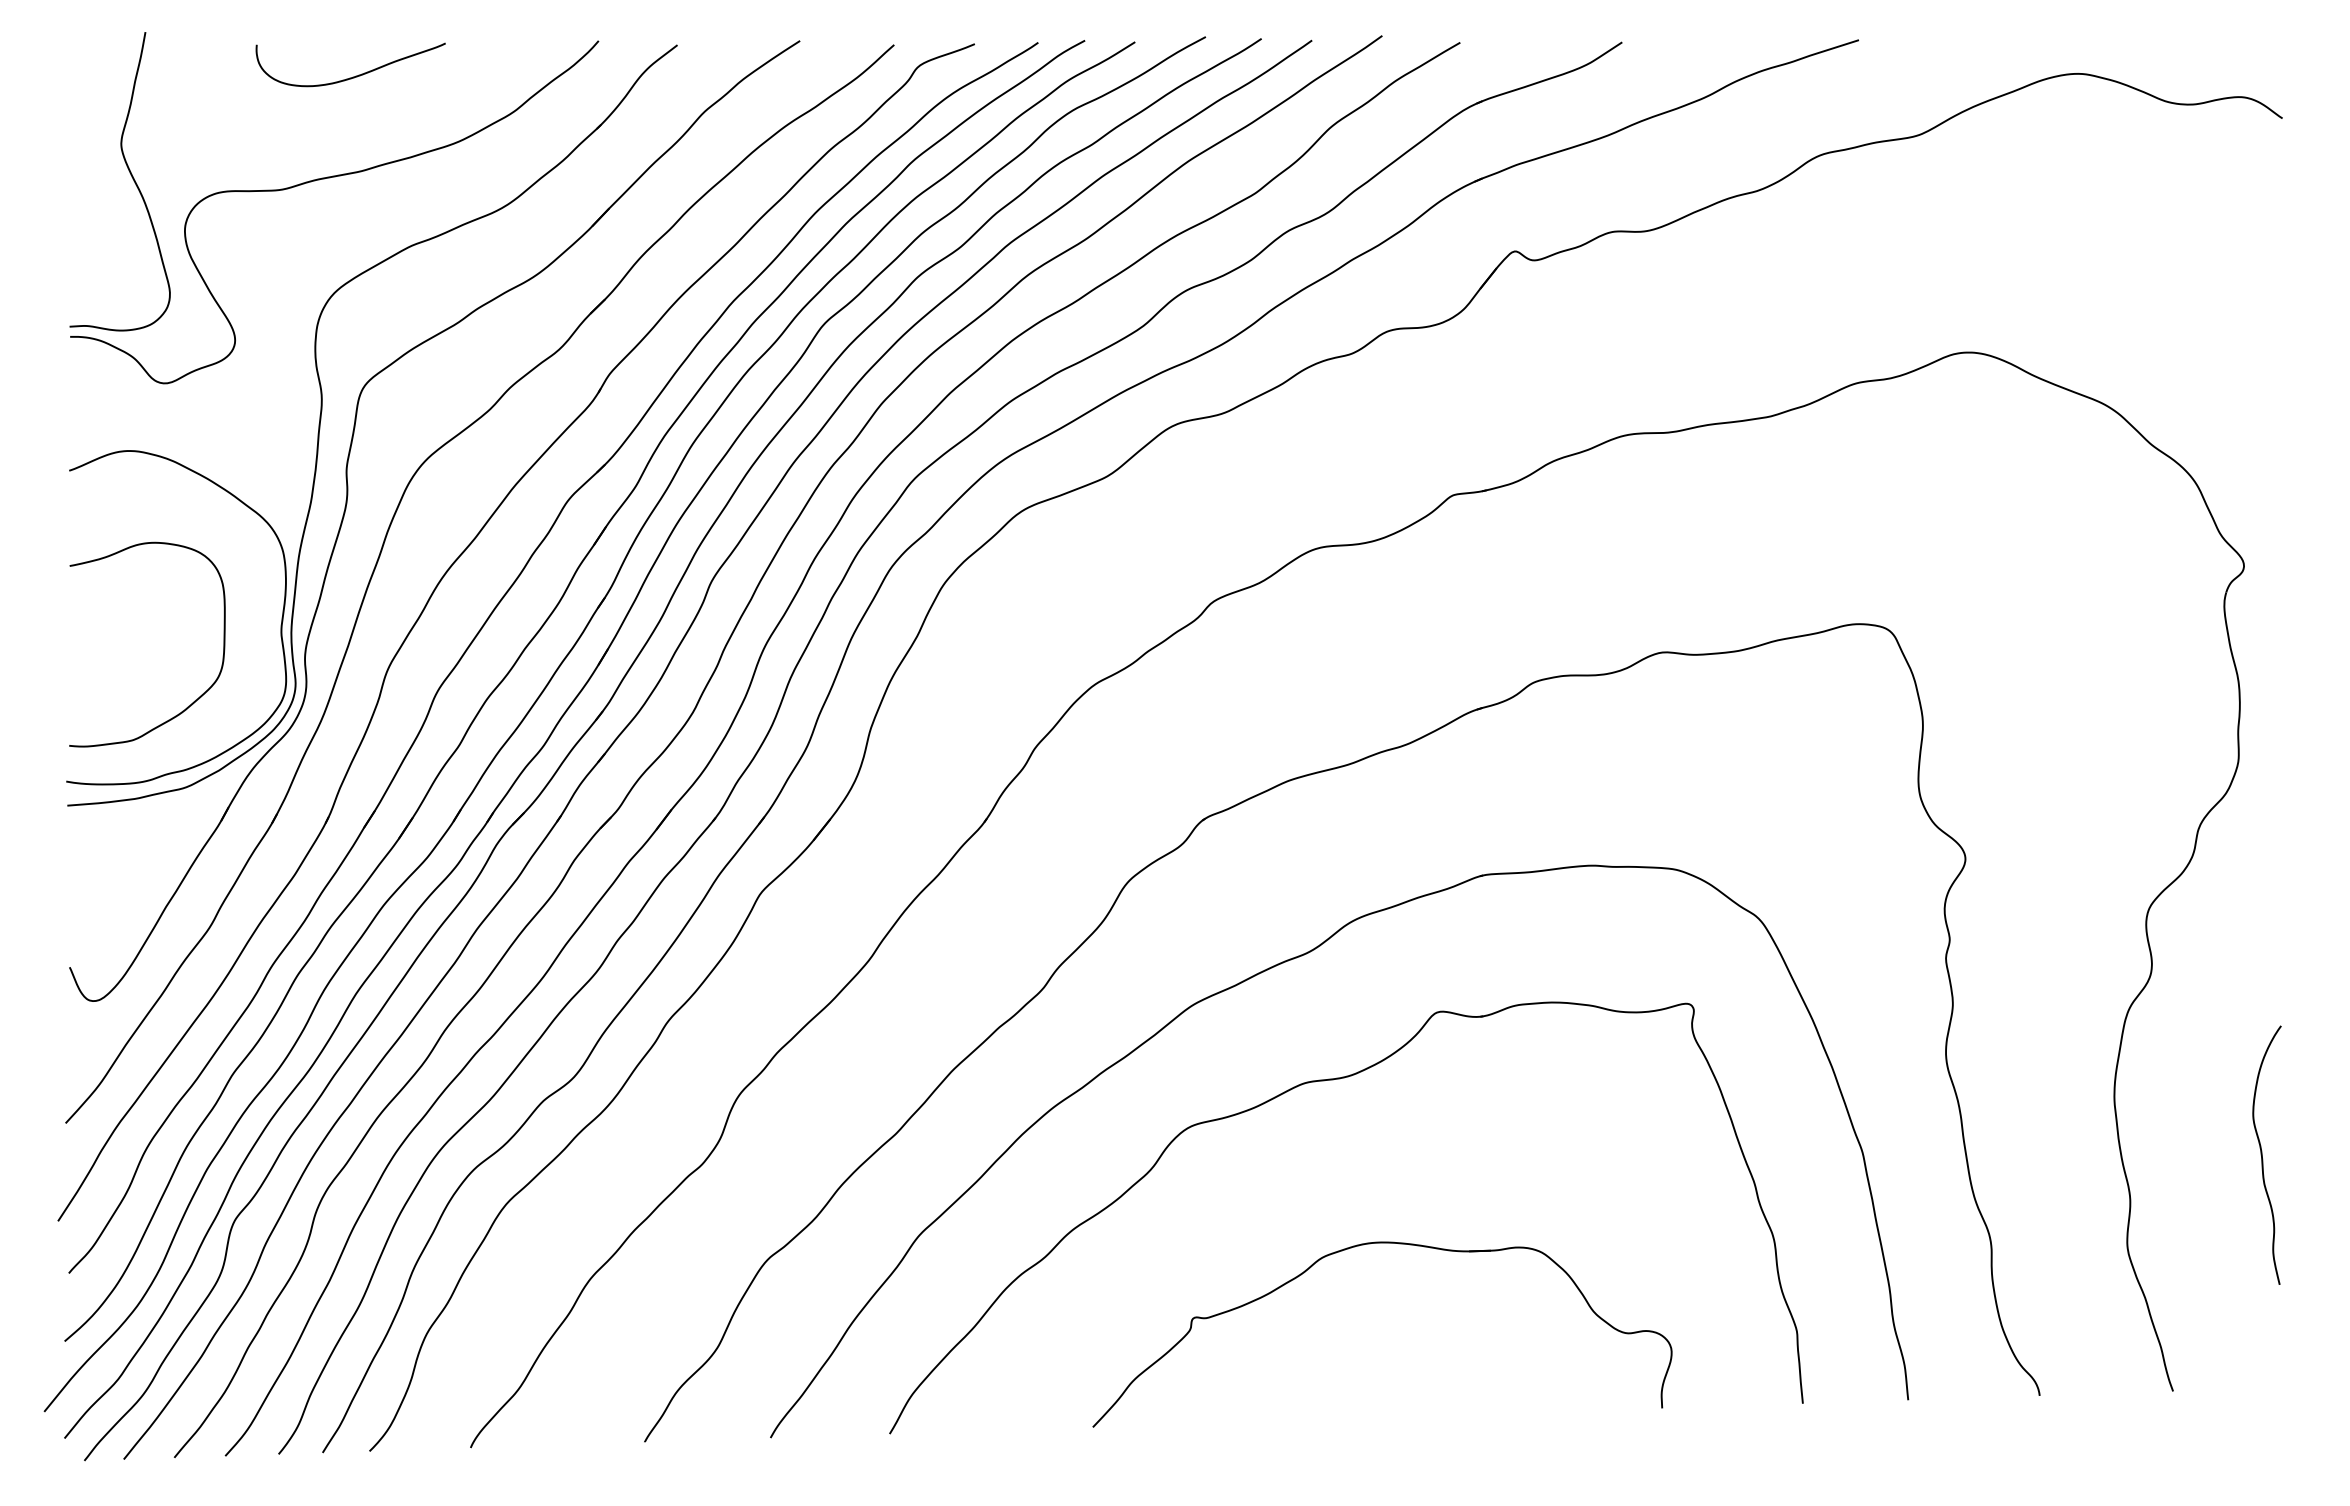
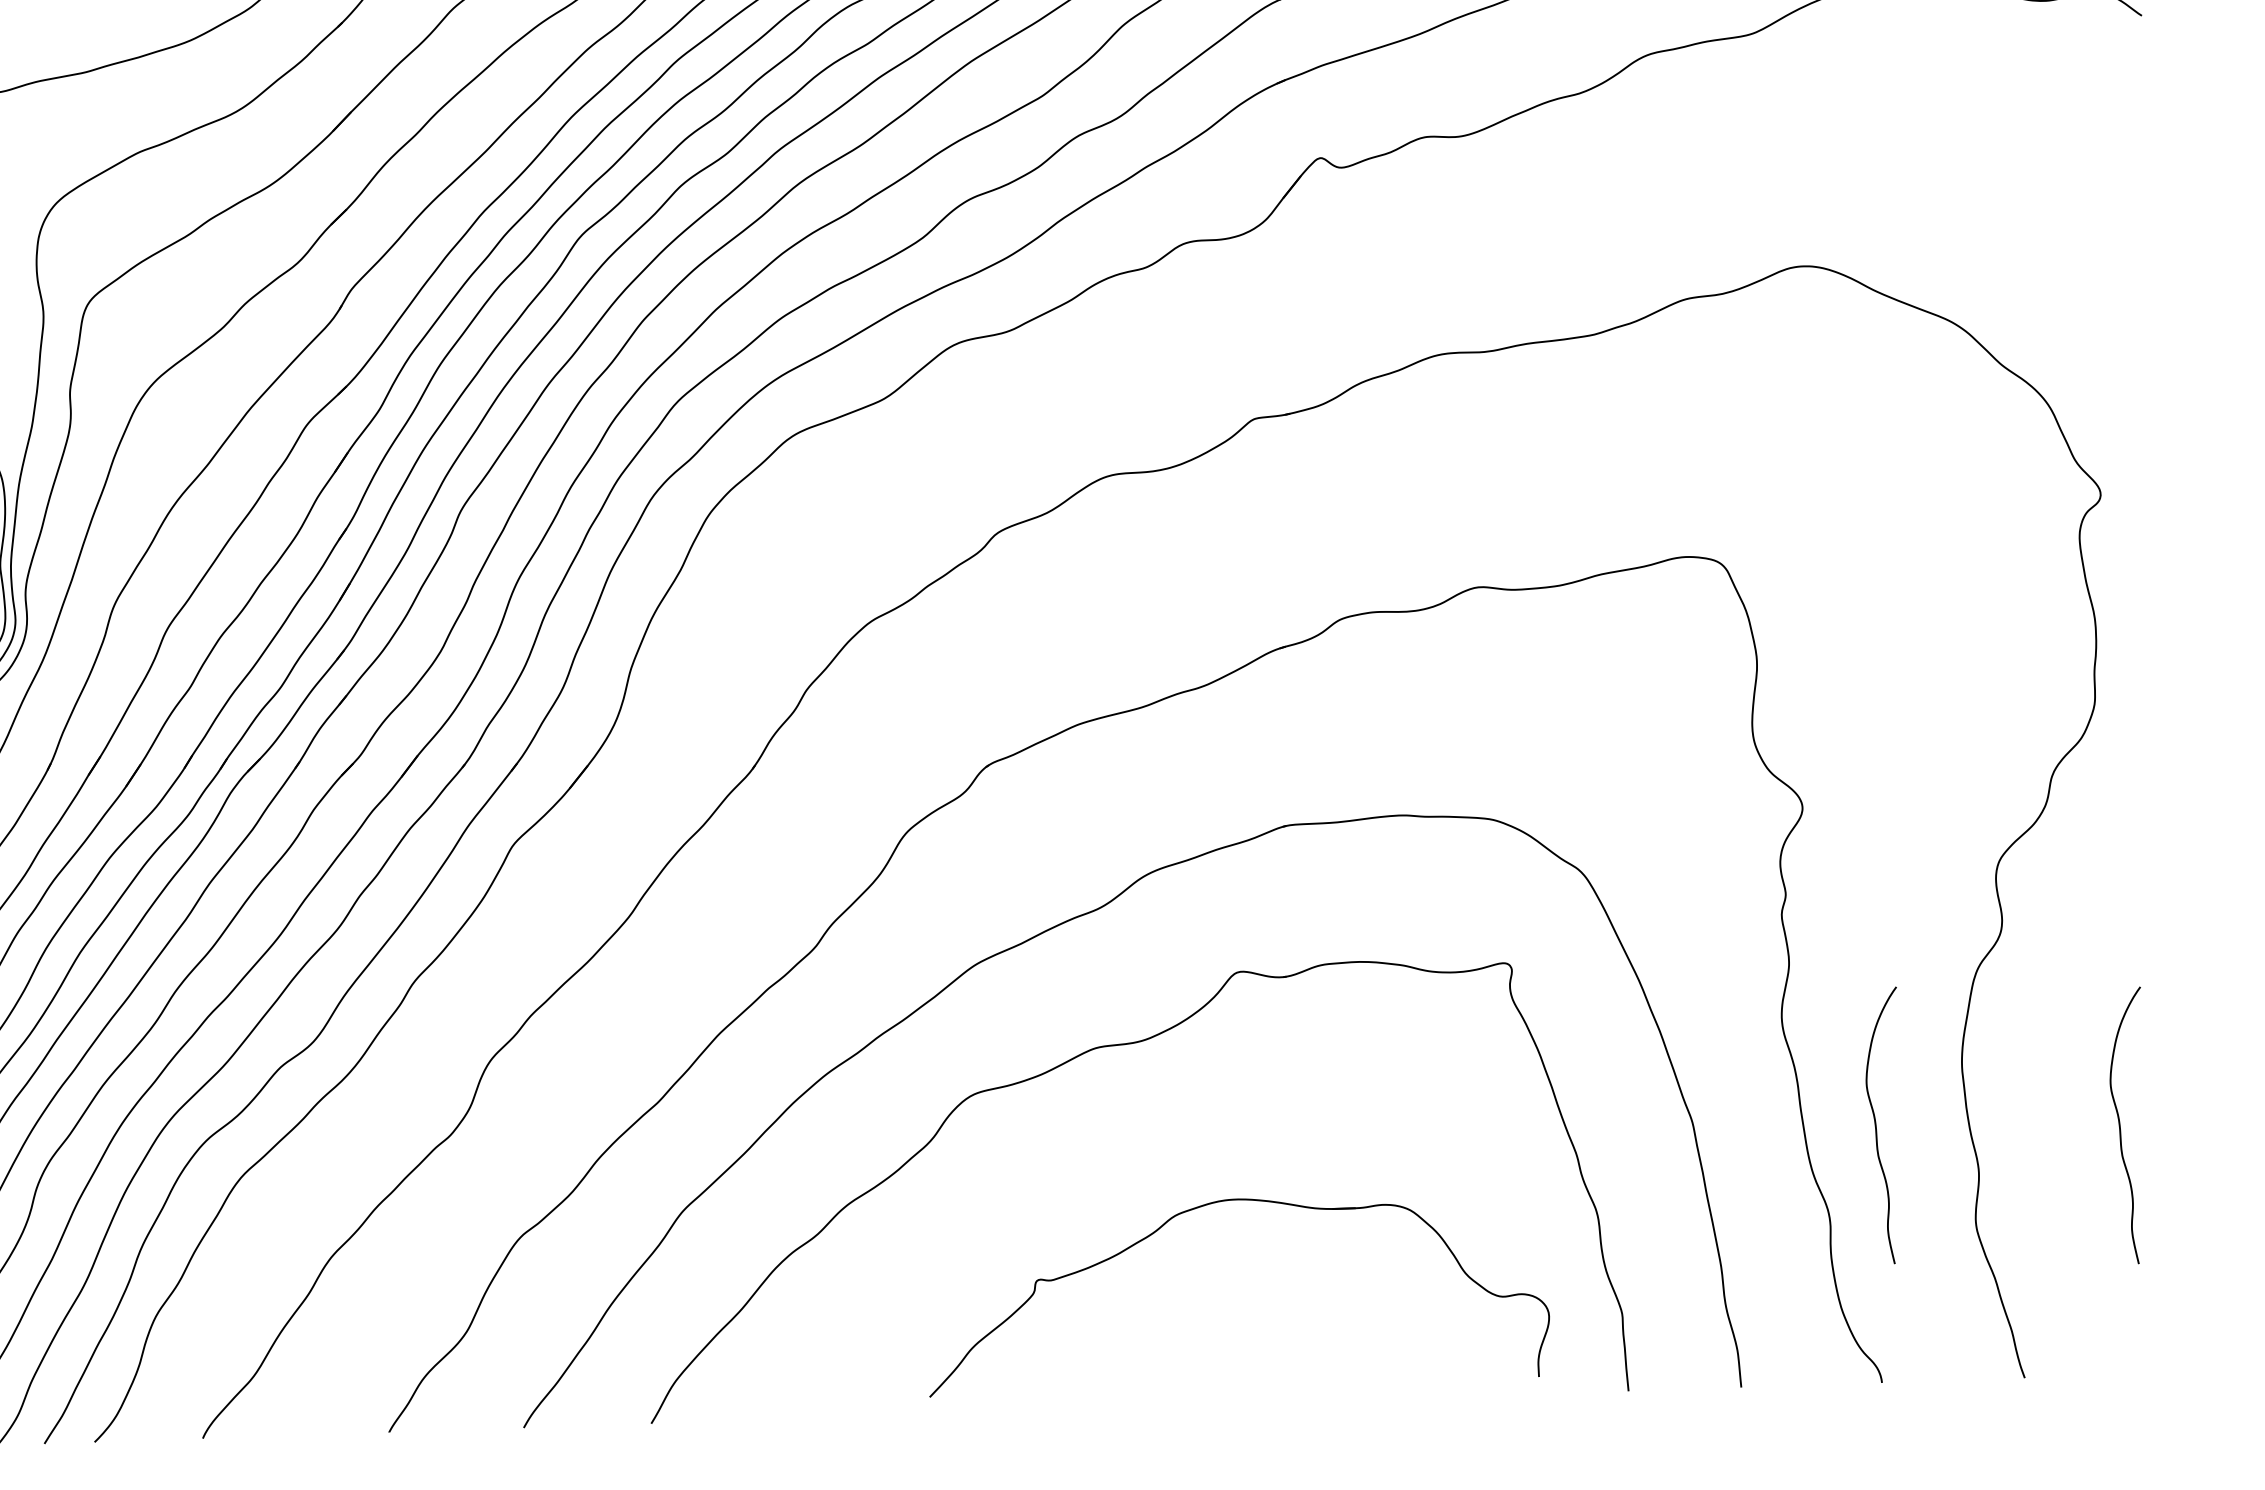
curve: (2034, 1154) -> (1876, 1124), added
part: (1370, 1244) -> (1226, 1201), moved

